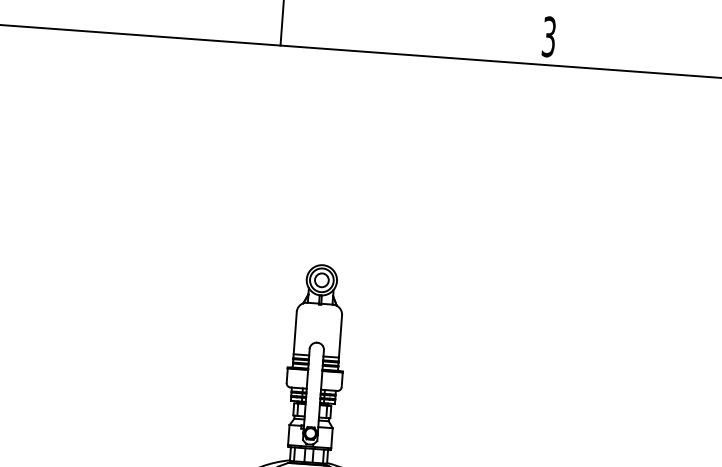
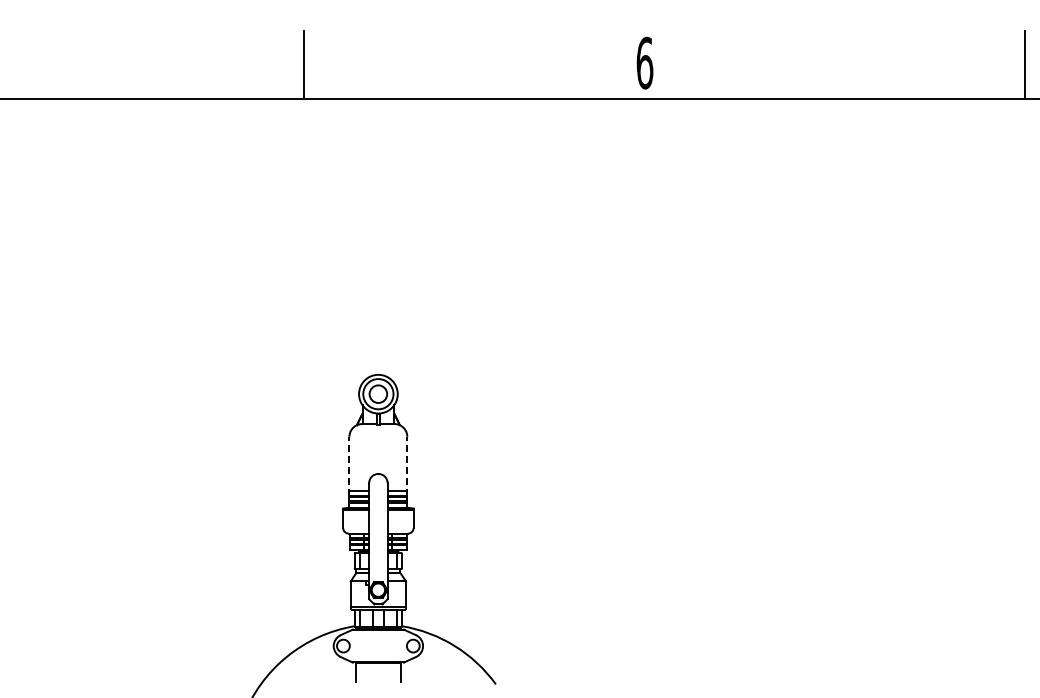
text: (548, 36) -> (644, 62), 3 -> 6
line: (295, 335) -> (349, 466), solid -> dashed
line: (340, 338) -> (407, 466), solid -> dashed

